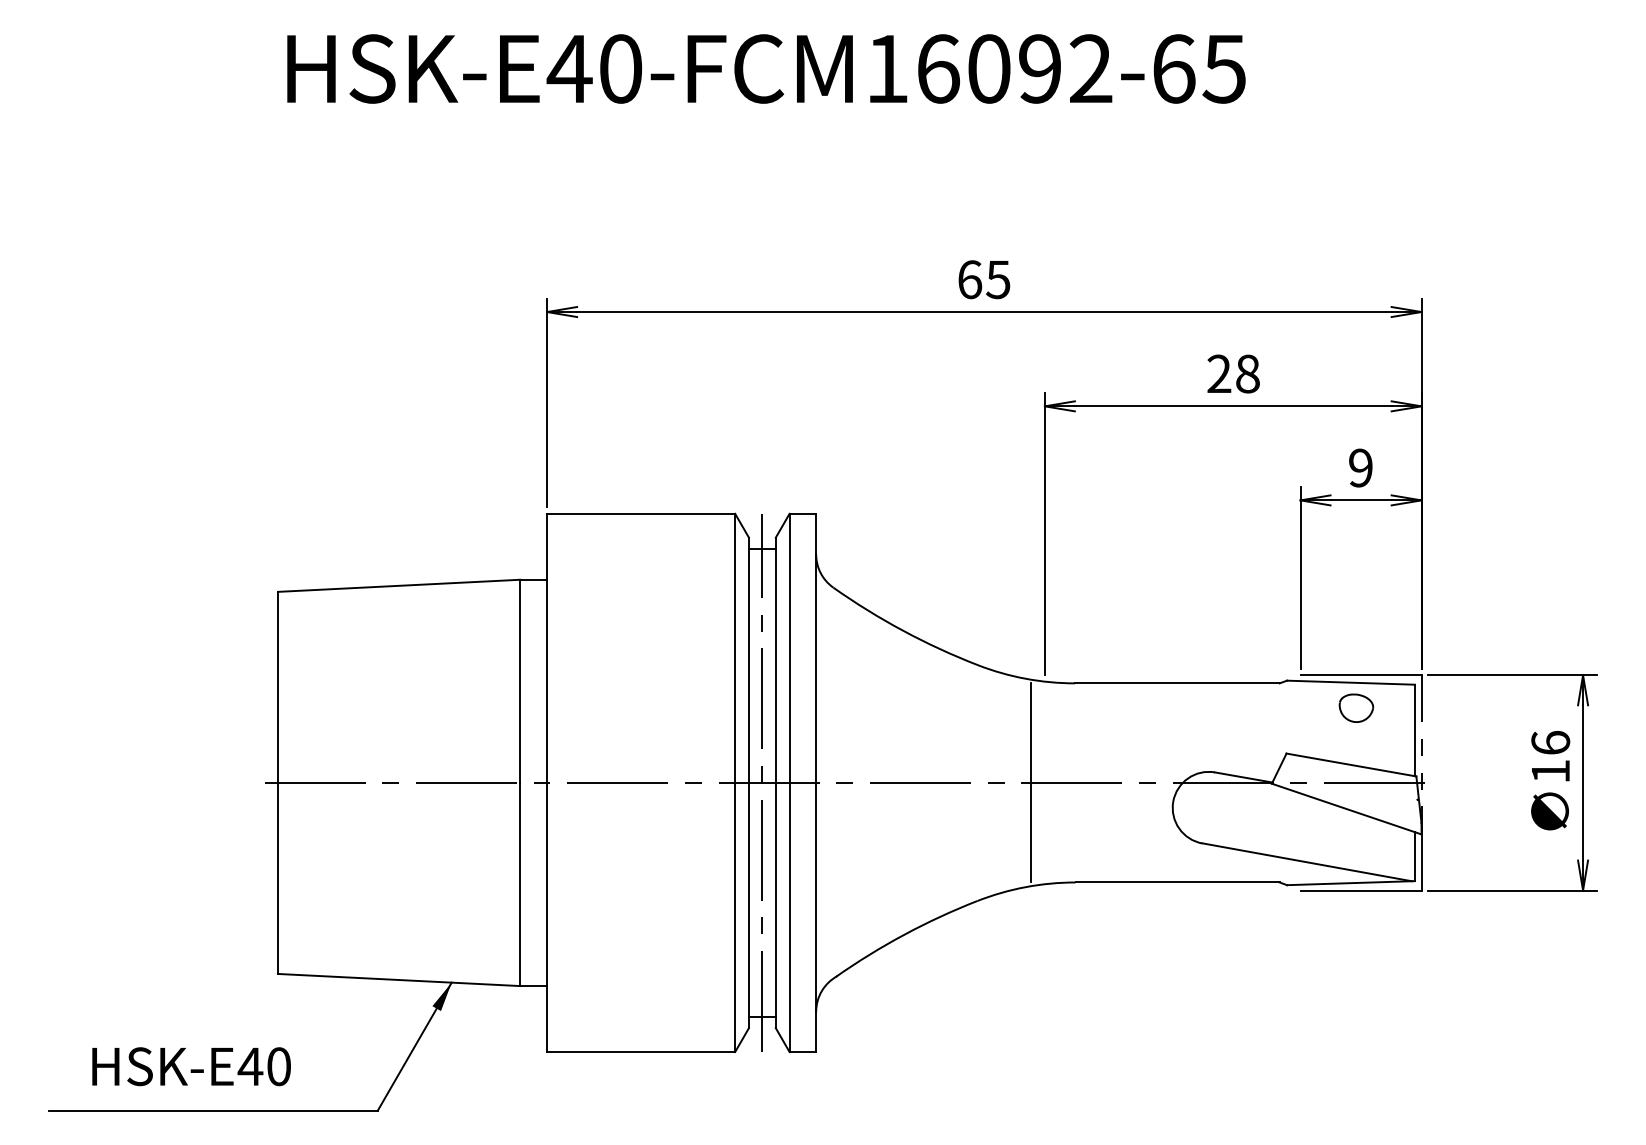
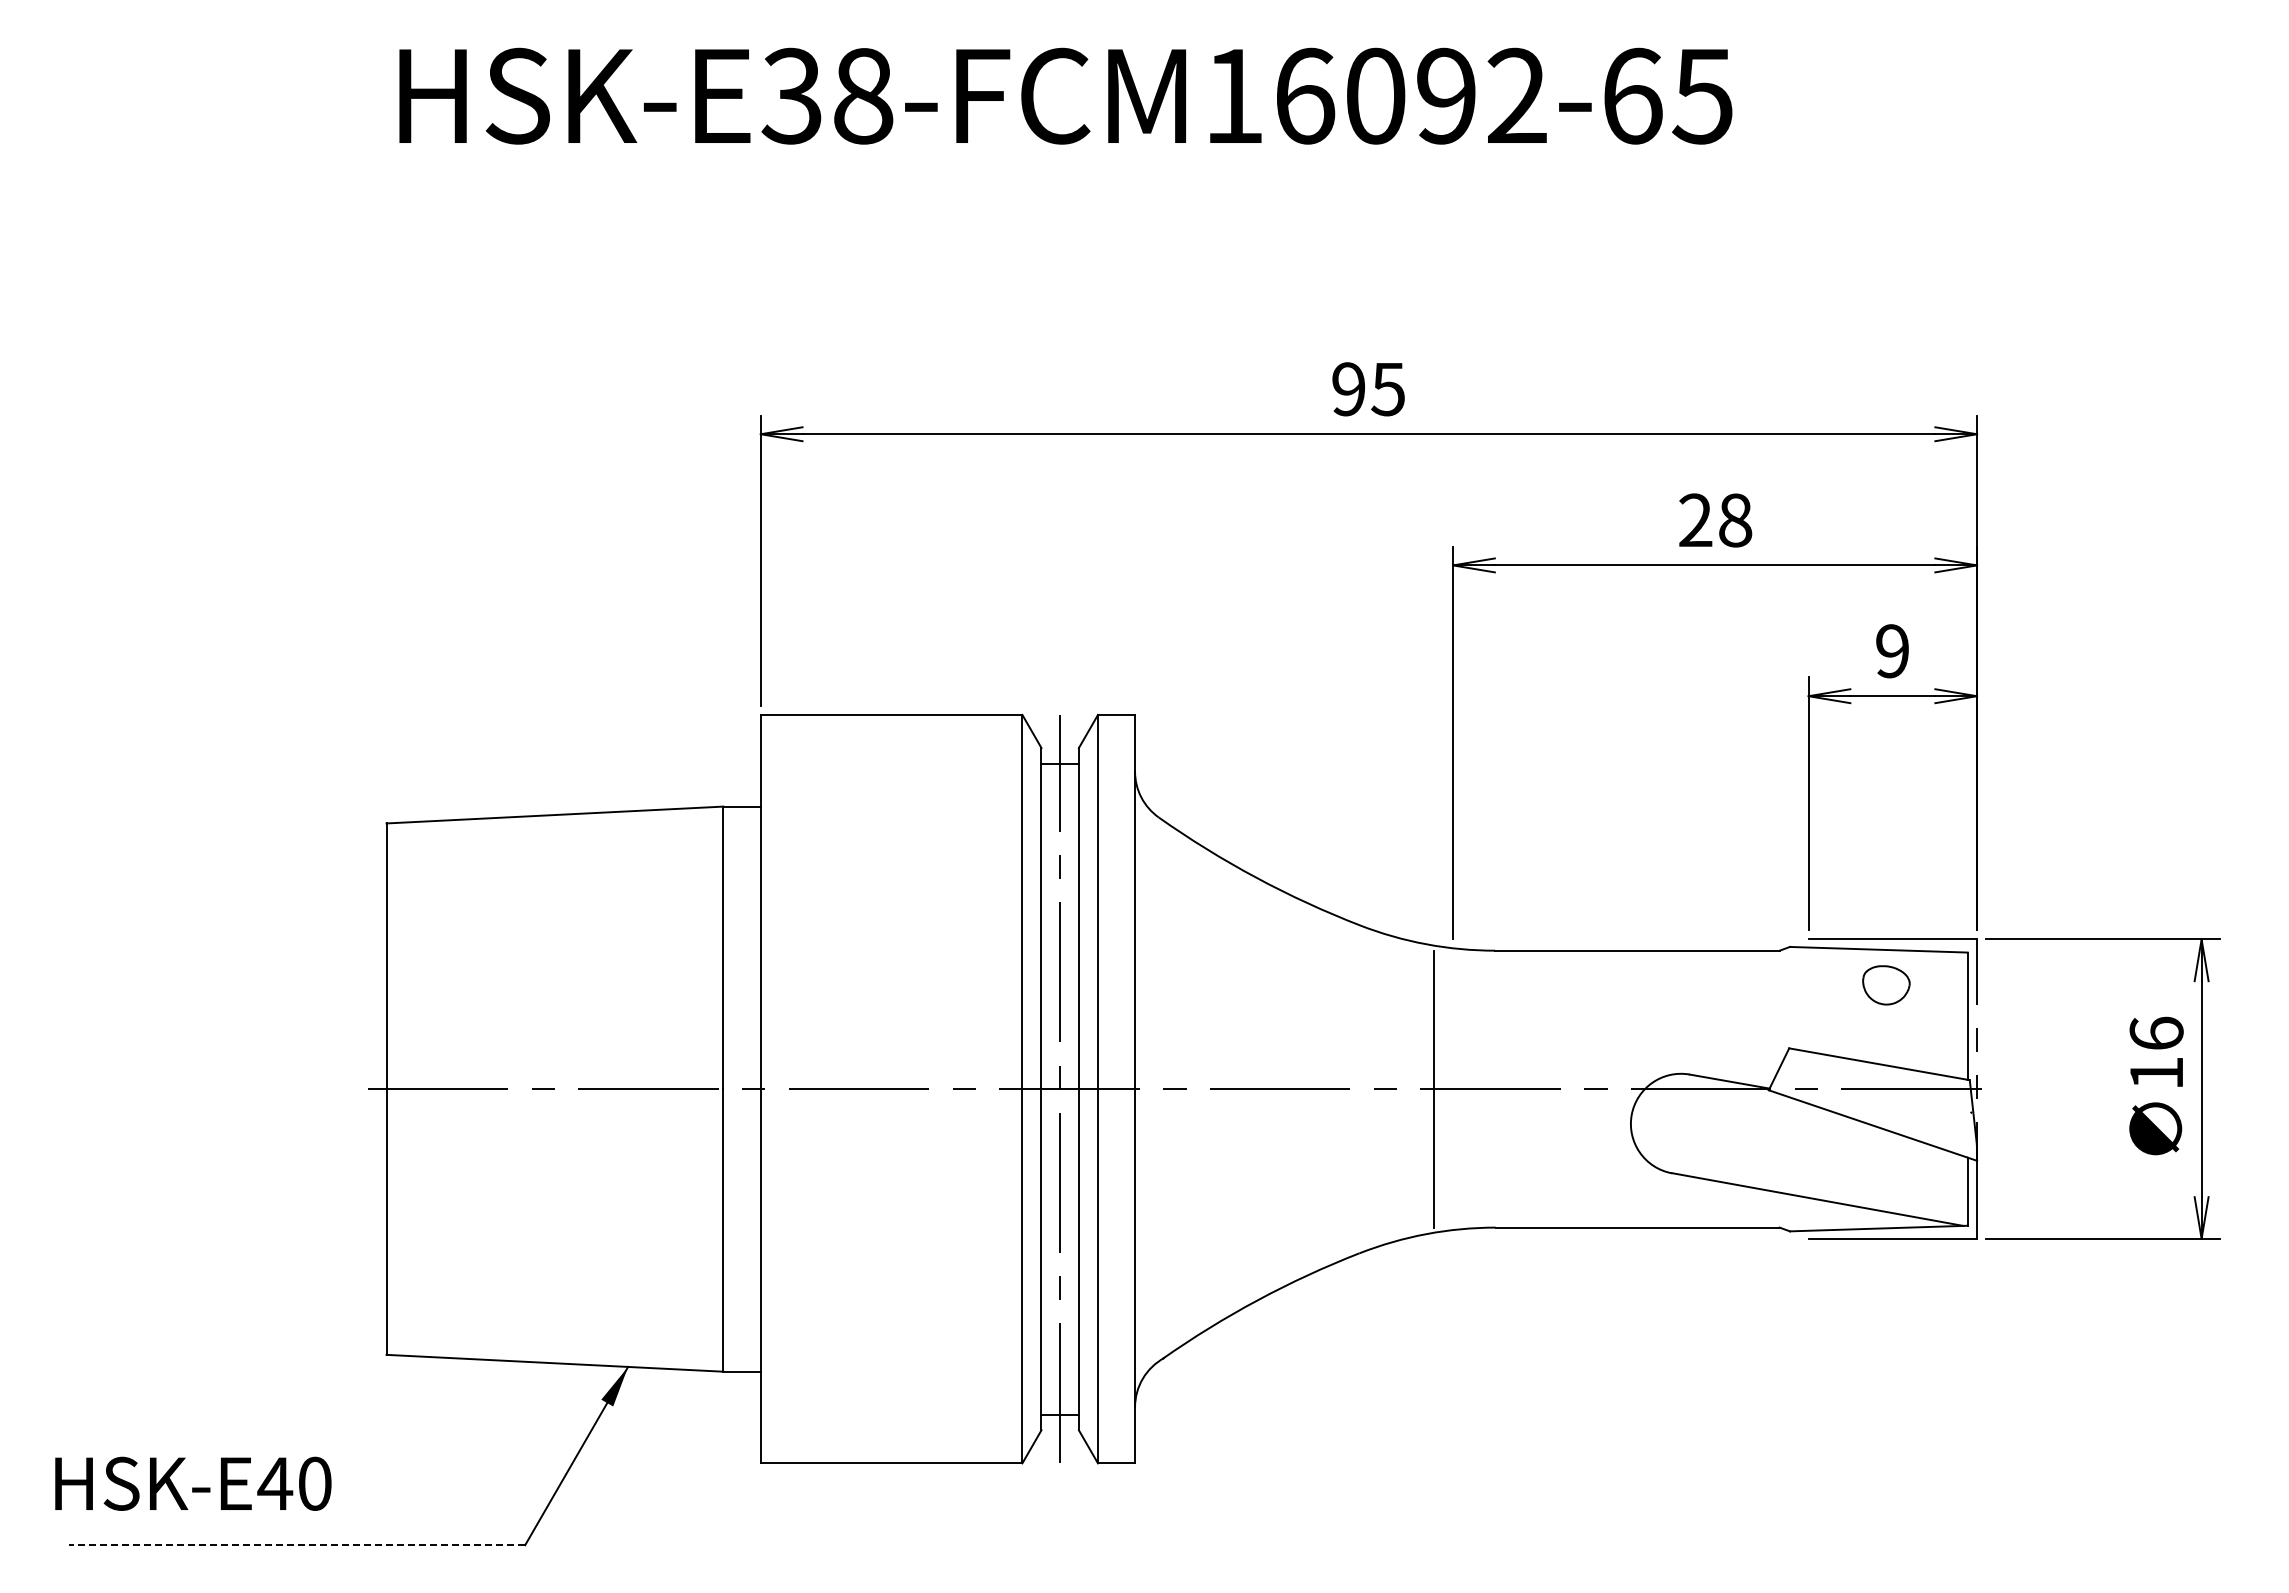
text: (594, 68) -> (826, 95), HSK-E40-FCM16092-65 -> HSK-E38-FCM16092-65
text: (969, 279) -> (1348, 389), 65 -> 95
text: (191, 1066) -> (193, 1483), moved
line: (213, 1111) -> (296, 1545), solid -> dashed

